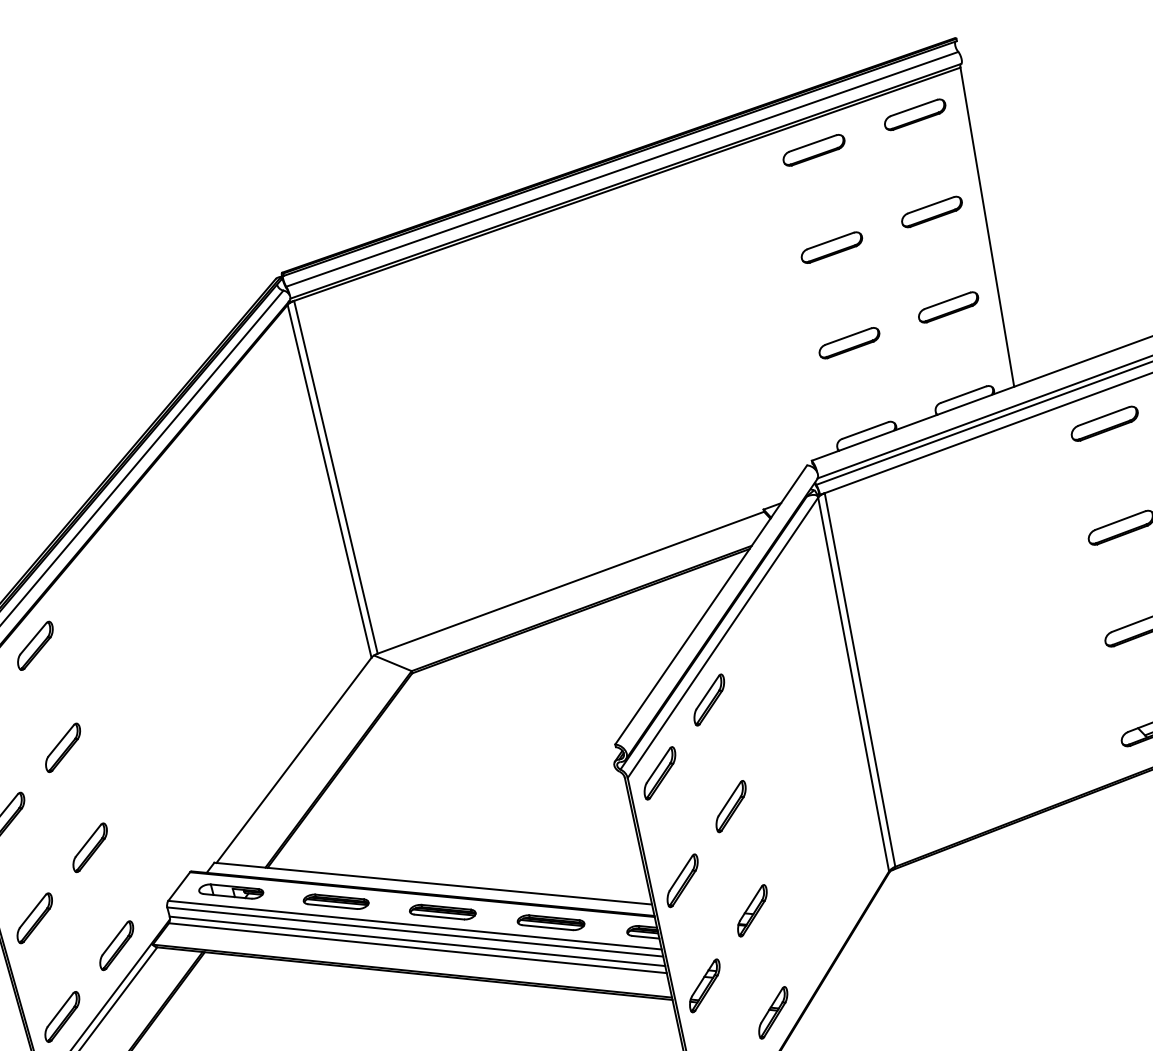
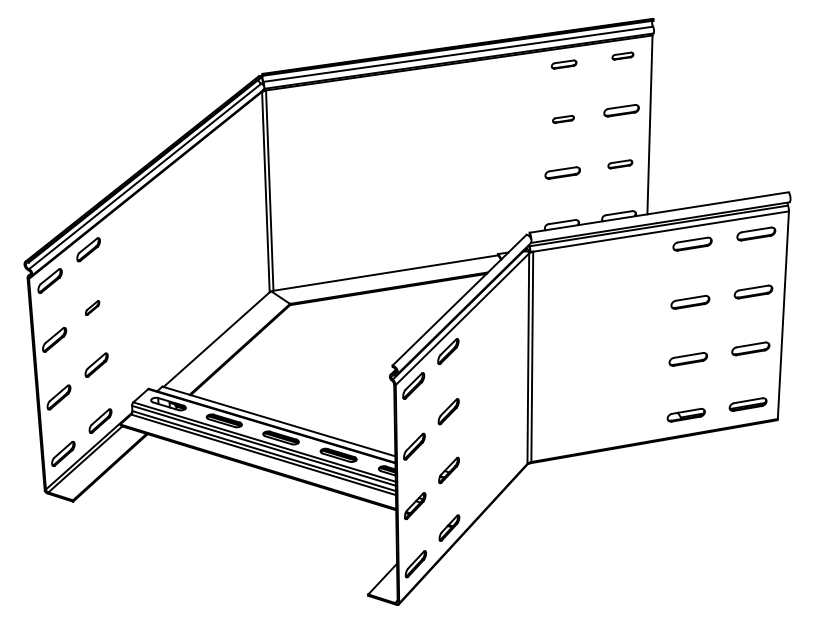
part: (914, 113) -> (622, 55), size x0.6
part: (812, 150) -> (563, 64), size x0.7
part: (832, 247) -> (563, 119), size x0.6
part: (948, 307) -> (620, 164), size x0.7
part: (62, 746) -> (92, 307), size x0.6

